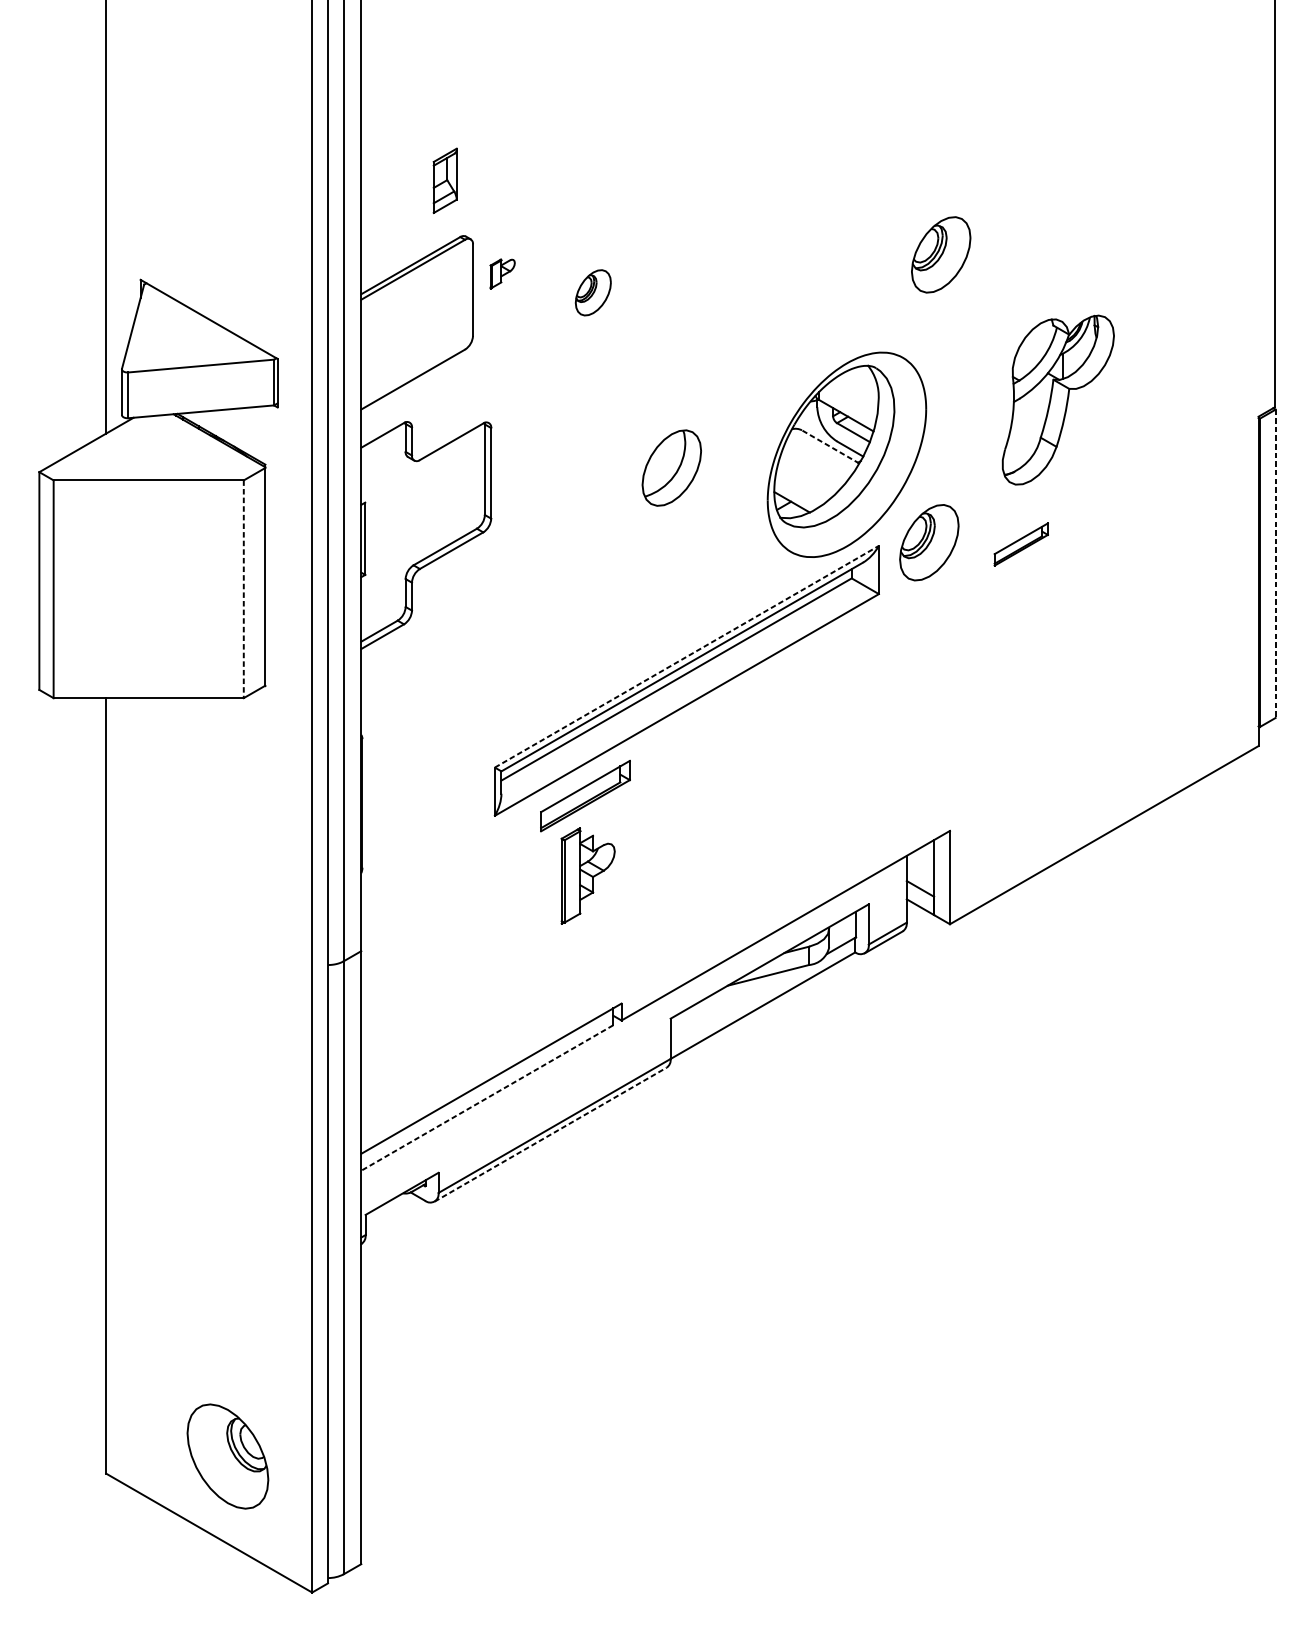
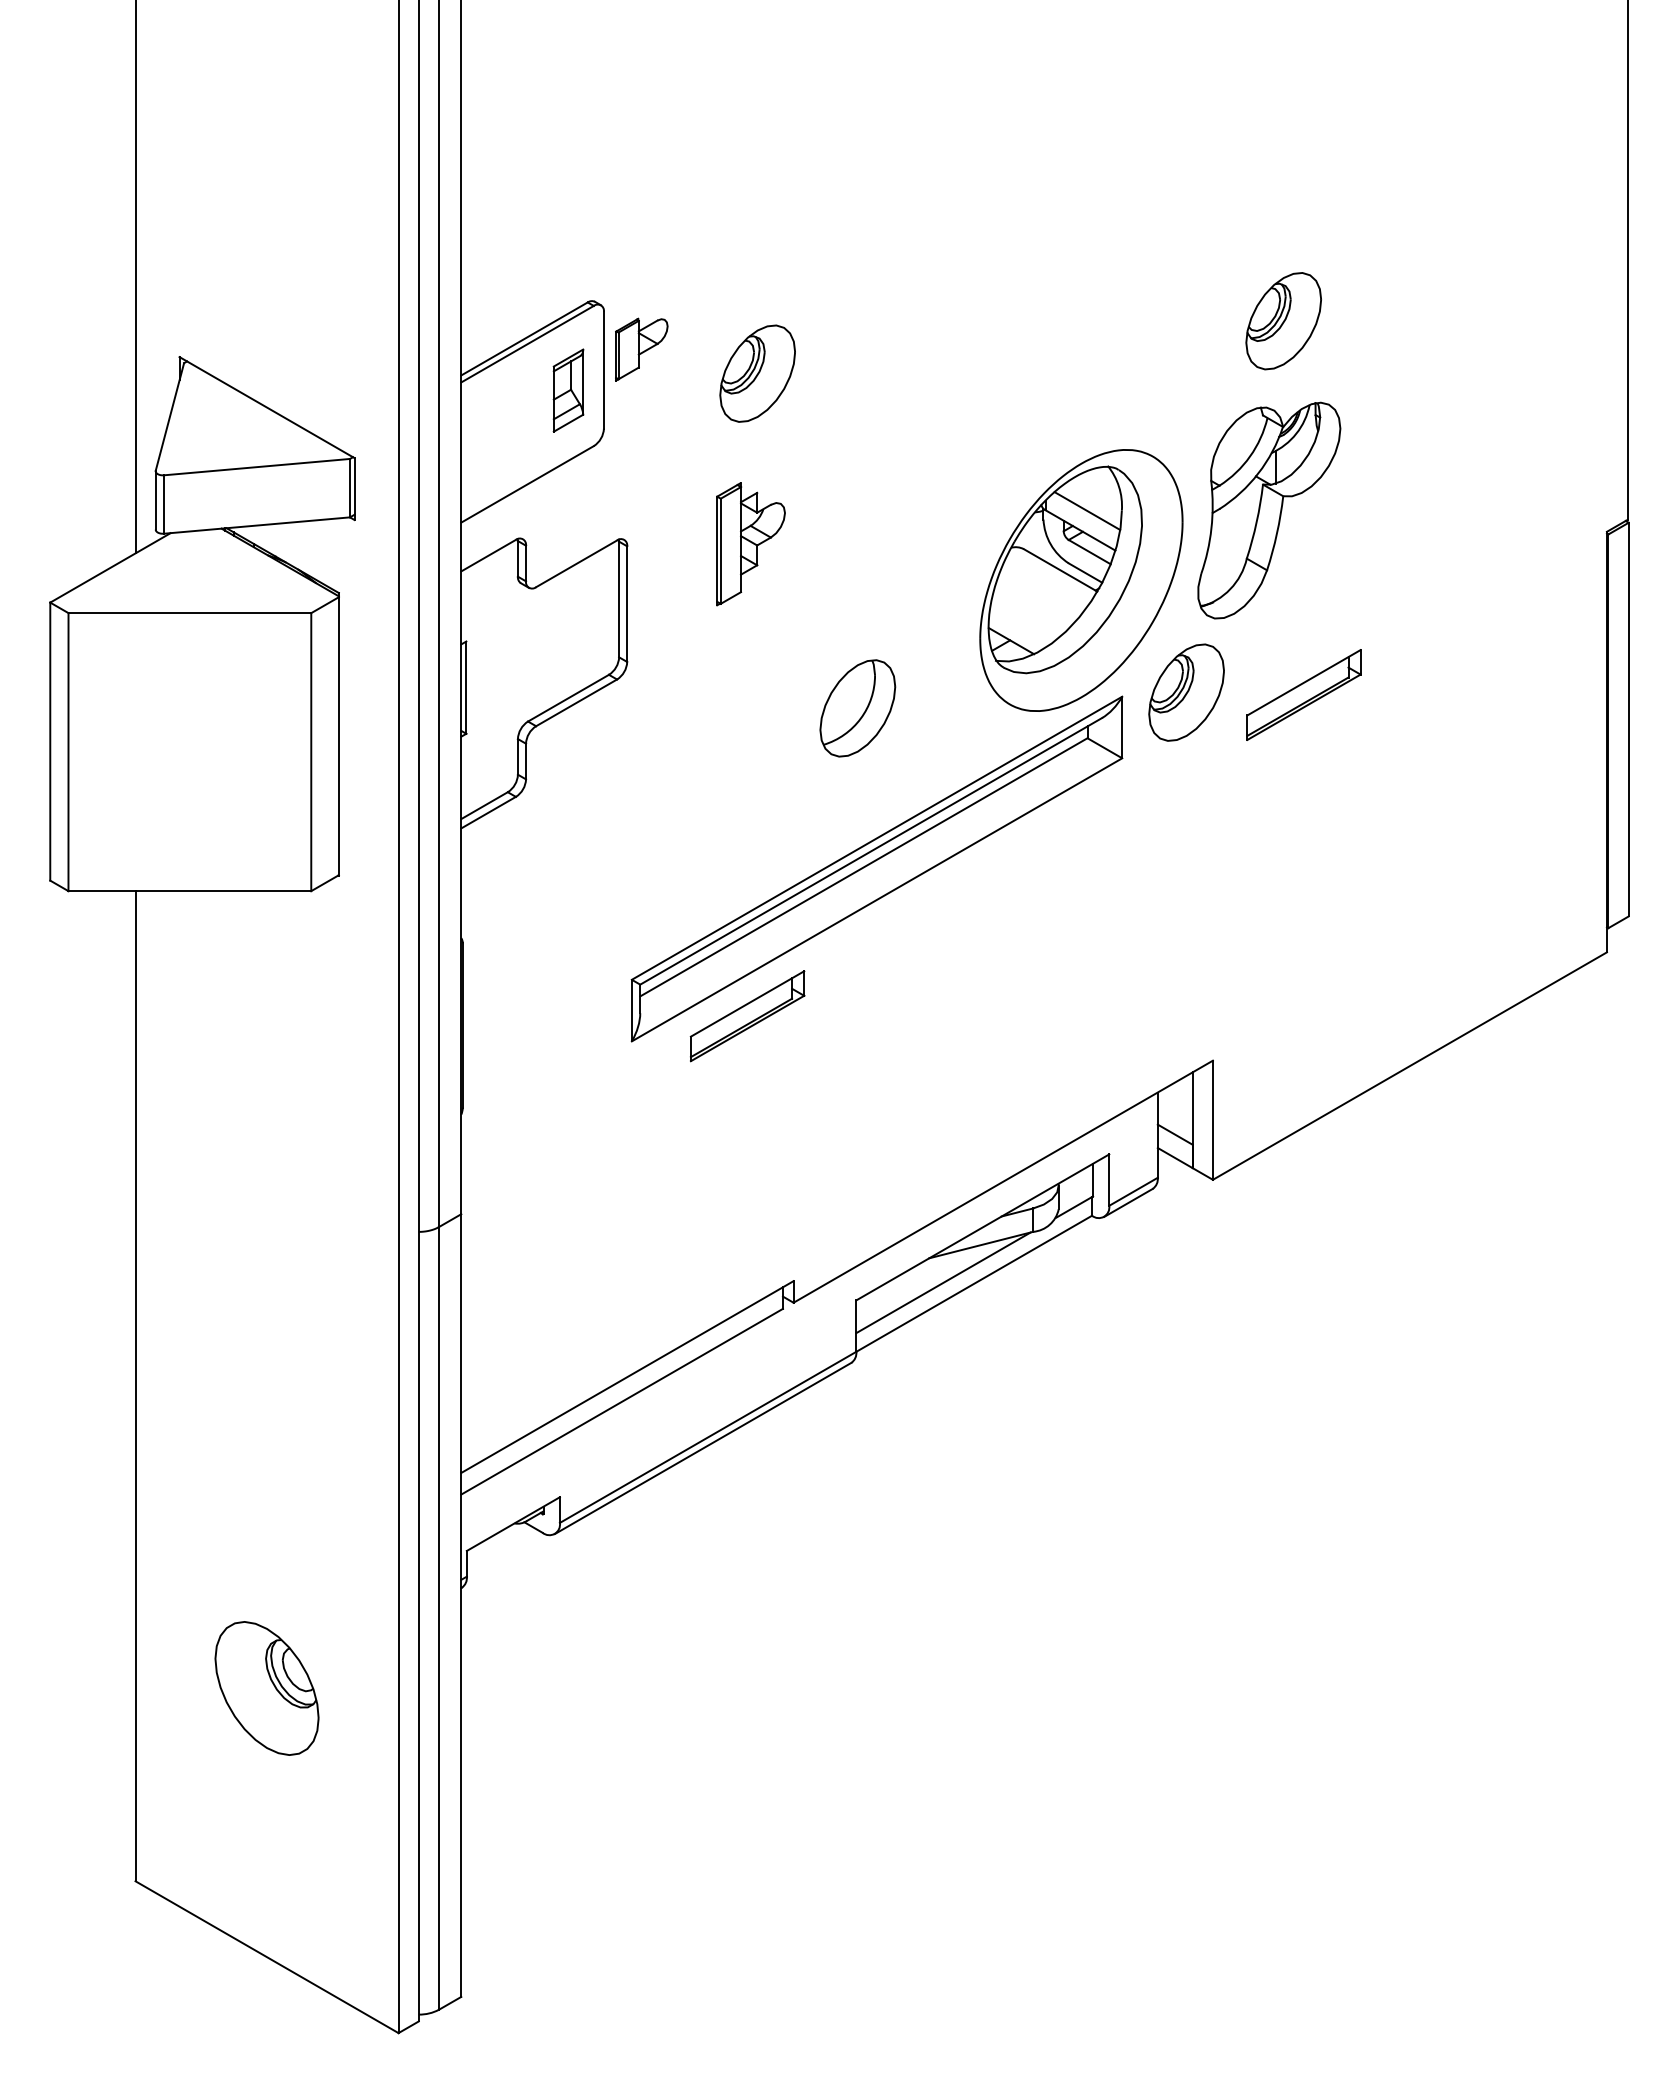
part: (445, 180) -> (568, 390), moved
part: (941, 255) -> (1283, 321), moved
part: (502, 273) -> (641, 349), size x1.67
part: (593, 292) -> (757, 373), size x1.67
line: (851, 400) -> (1087, 511), added
part: (1058, 400) -> (1269, 510), moved
line: (830, 447) -> (1060, 570), dashed -> solid
part: (671, 468) -> (857, 708), moved
part: (1020, 544) -> (1303, 694), size x1.67
line: (1275, 563) -> (1628, 719), dashed -> solid
line: (243, 589) -> (311, 752), dashed -> solid
line: (687, 656) -> (877, 838), dashed -> solid
part: (587, 876) -> (750, 544), moved
line: (738, 1004) -> (943, 1282), added
line: (487, 1097) -> (622, 1401), dashed -> solid
line: (550, 1134) -> (703, 1448), dashed -> solid
part: (227, 1456) -> (266, 1688), moved

